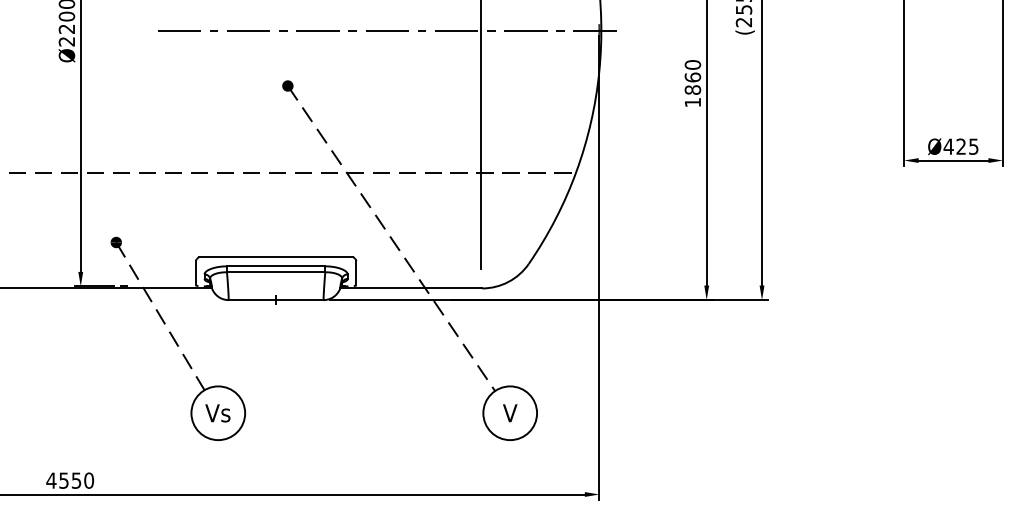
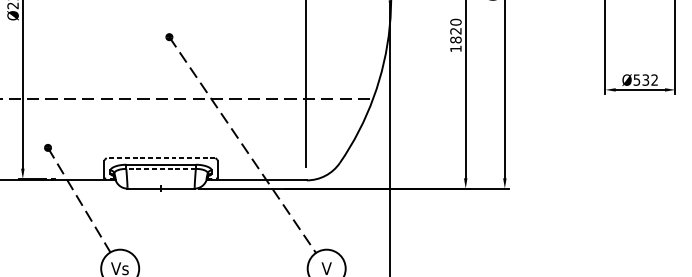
text: (692, 77) -> (455, 31), 1860 -> 1820
text: (960, 146) -> (645, 79), Ø425 -> Ø532
line: (276, 256) -> (161, 157), solid -> dashed
line: (275, 272) -> (160, 169), solid -> dashed

